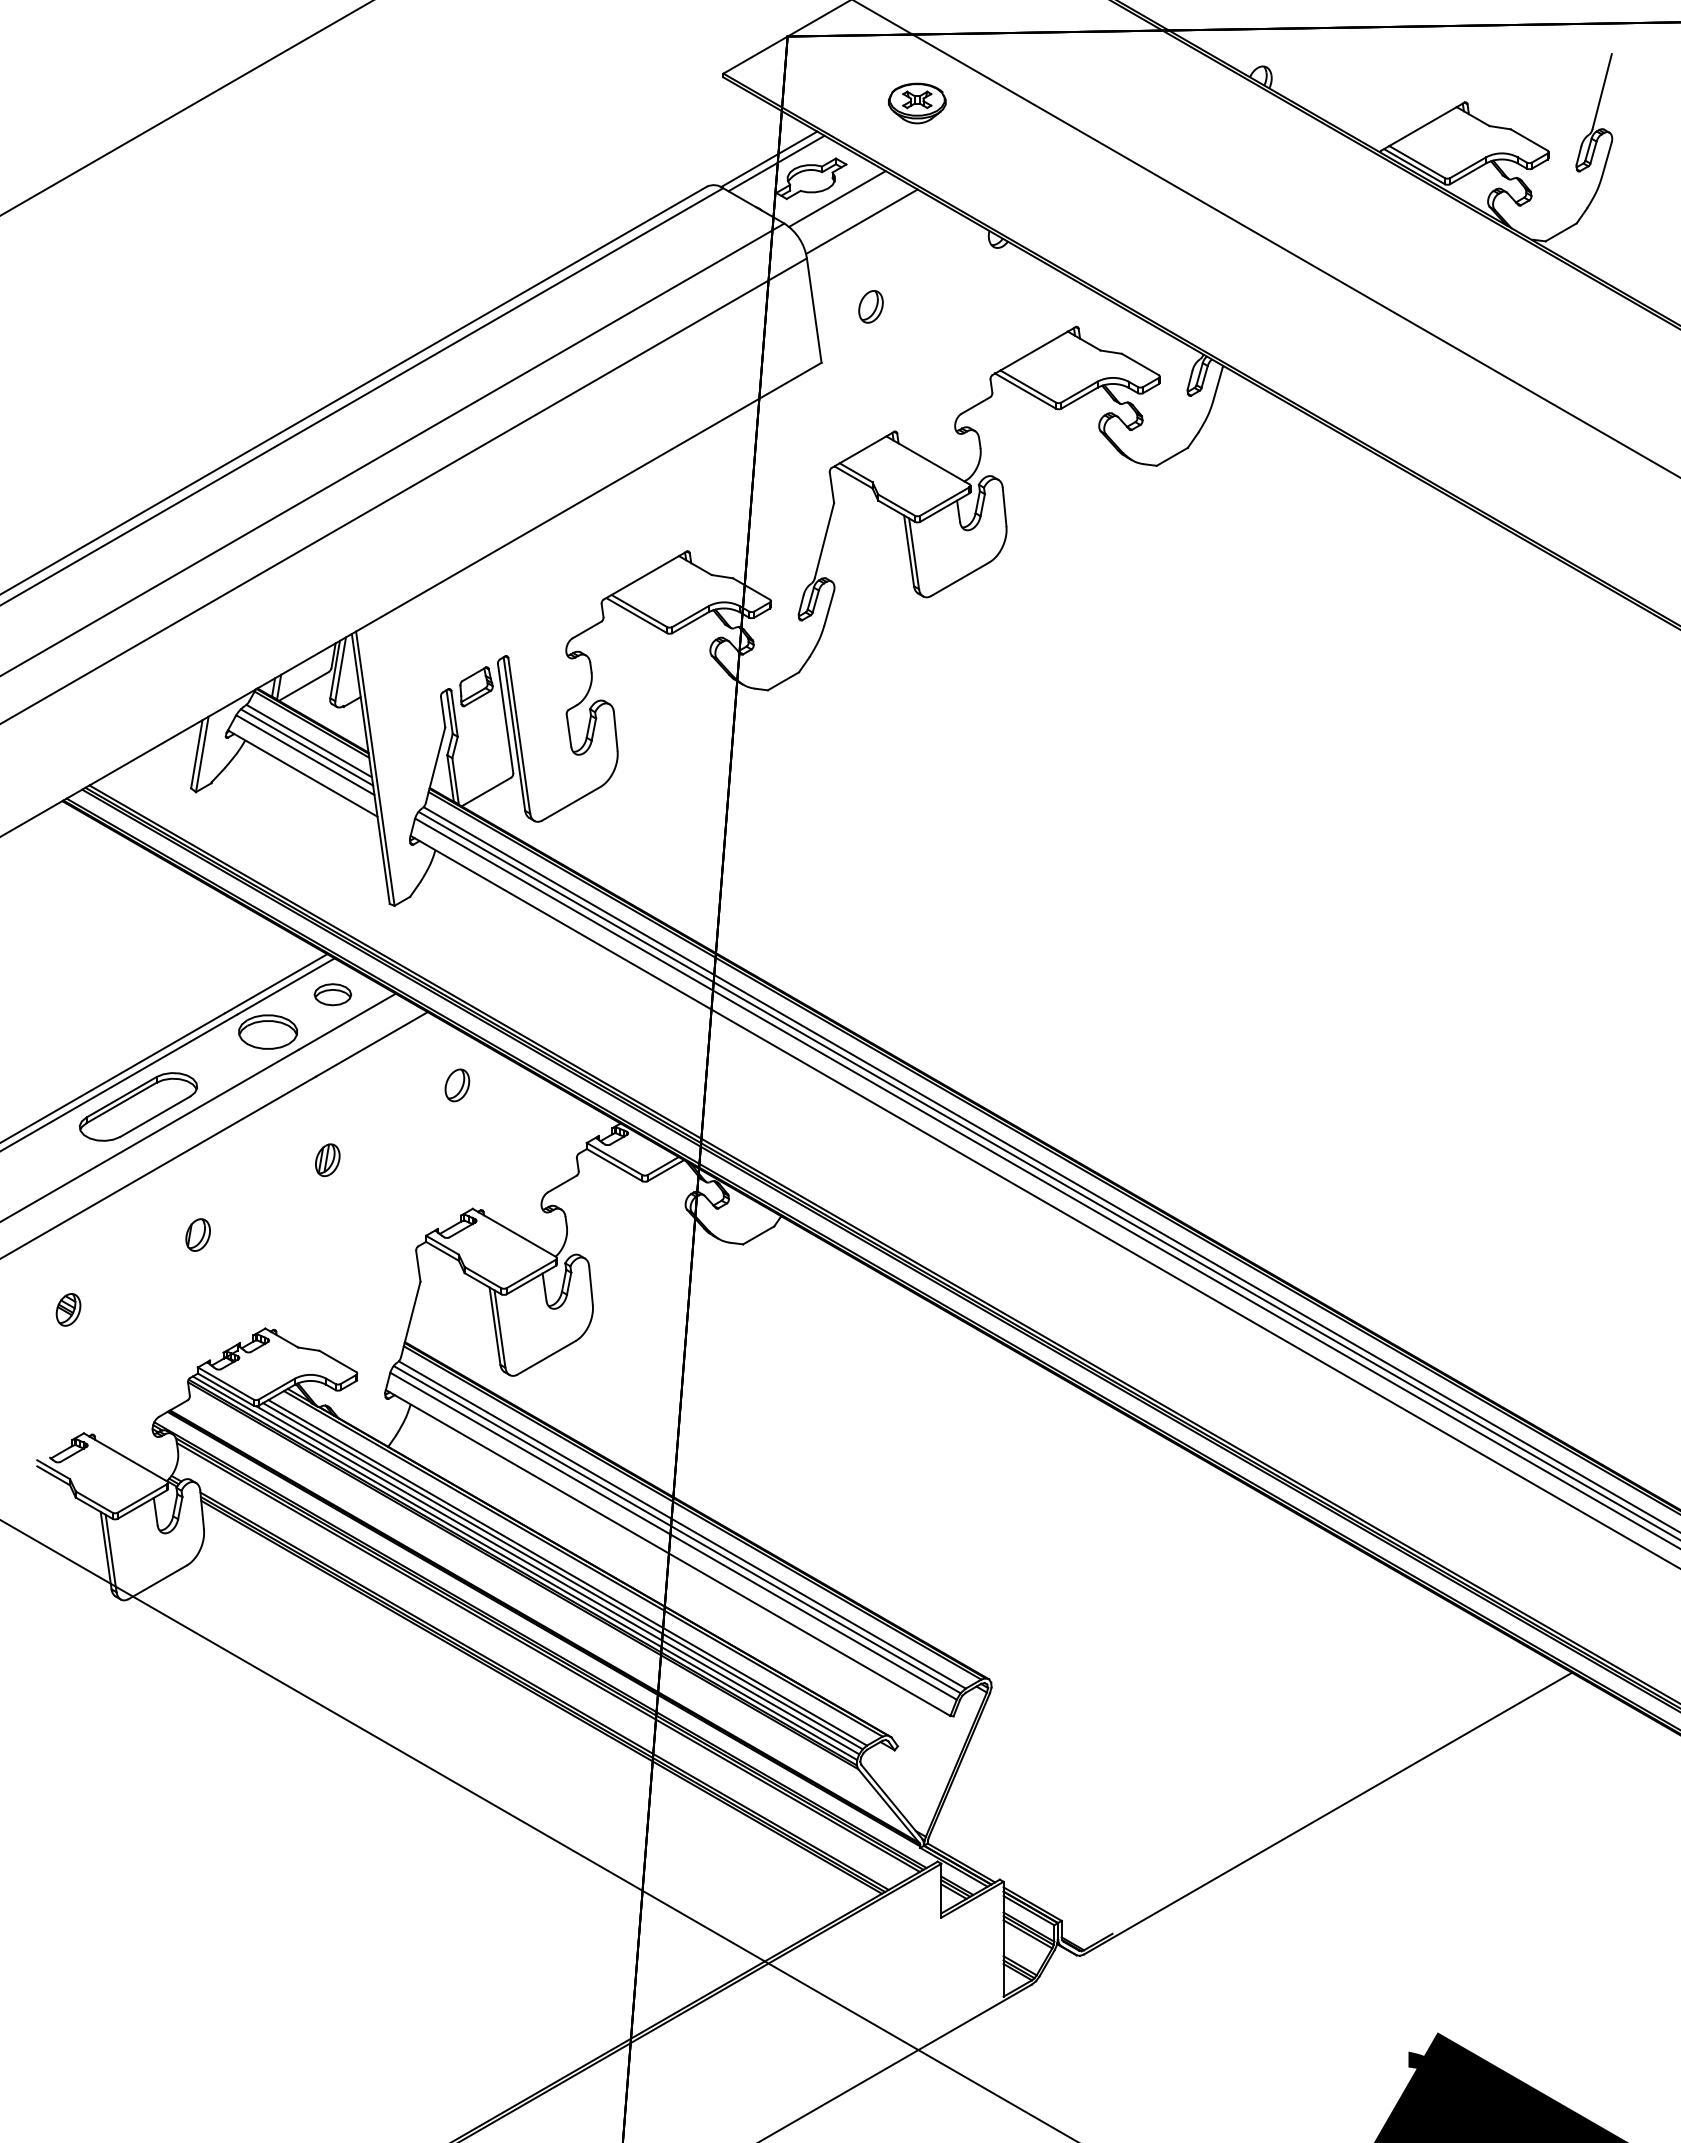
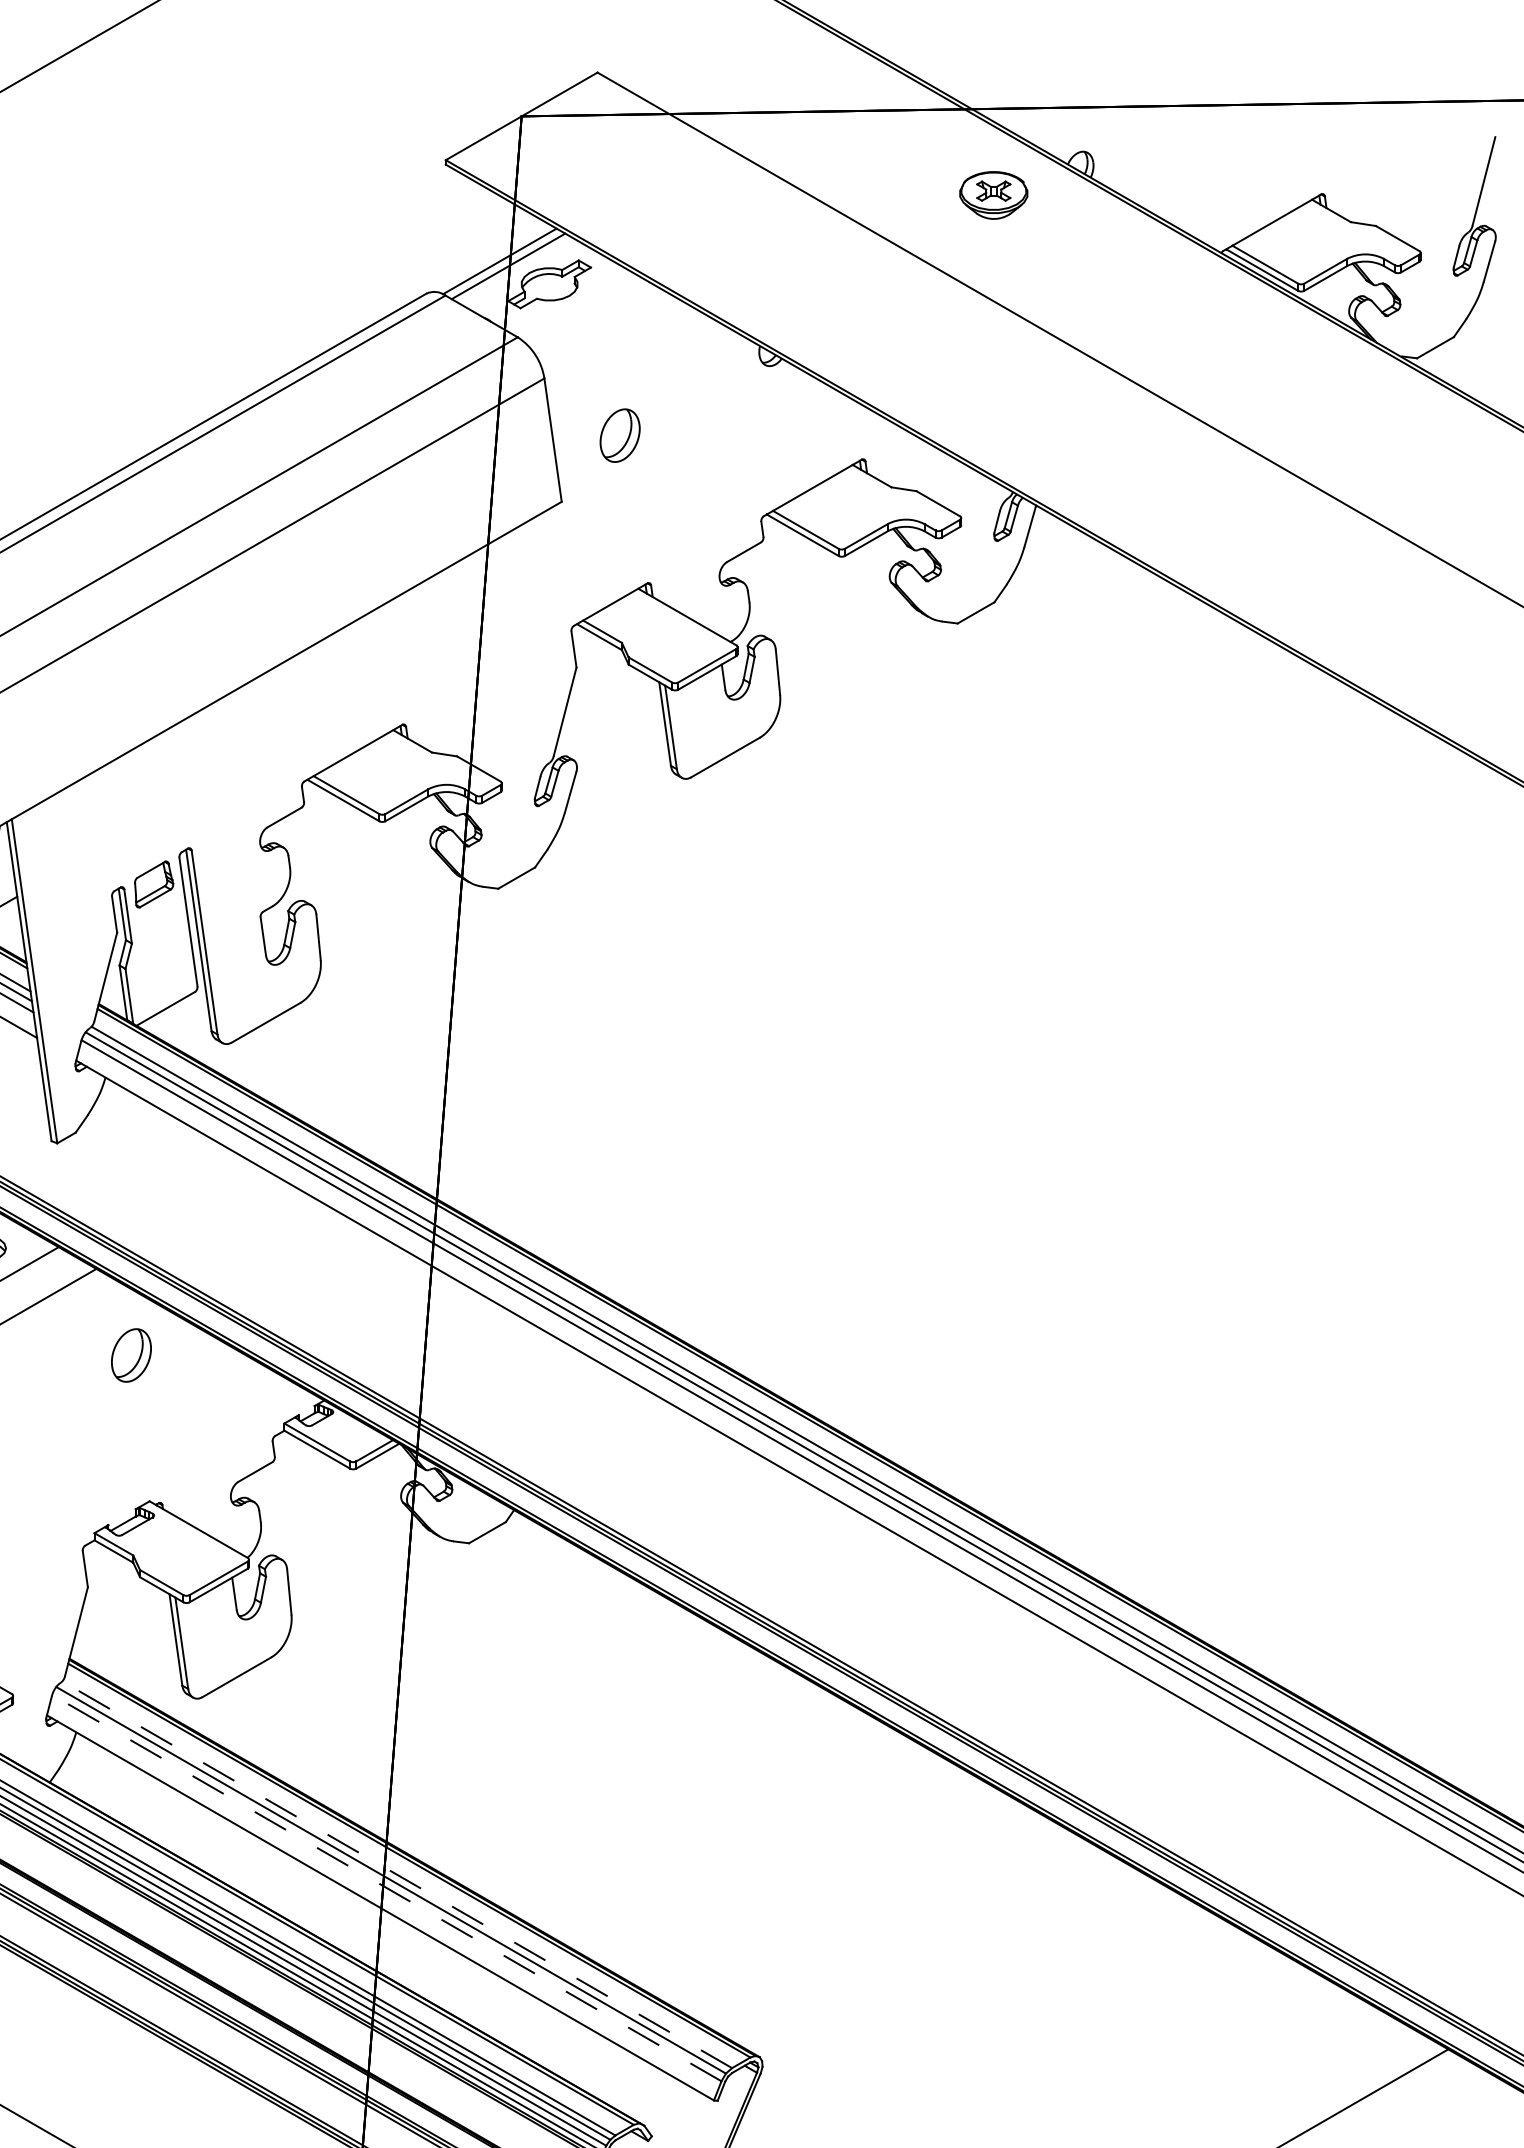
part: (917, 103) -> (994, 195), moved
line: (837, 198) -> (580, 307), removed
line: (861, 221) -> (608, 334), removed
part: (870, 306) -> (619, 435), size x1.4
part: (457, 1085) -> (131, 1355), size x1.4
line: (681, 1524) -> (396, 1874), solid -> dashed
line: (673, 1536) -> (386, 1888), solid -> dashed

